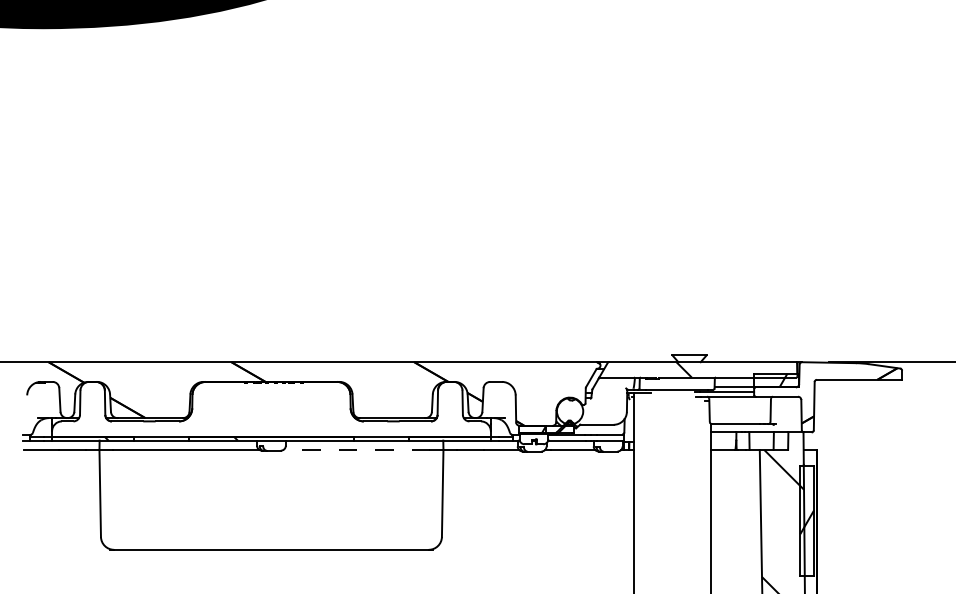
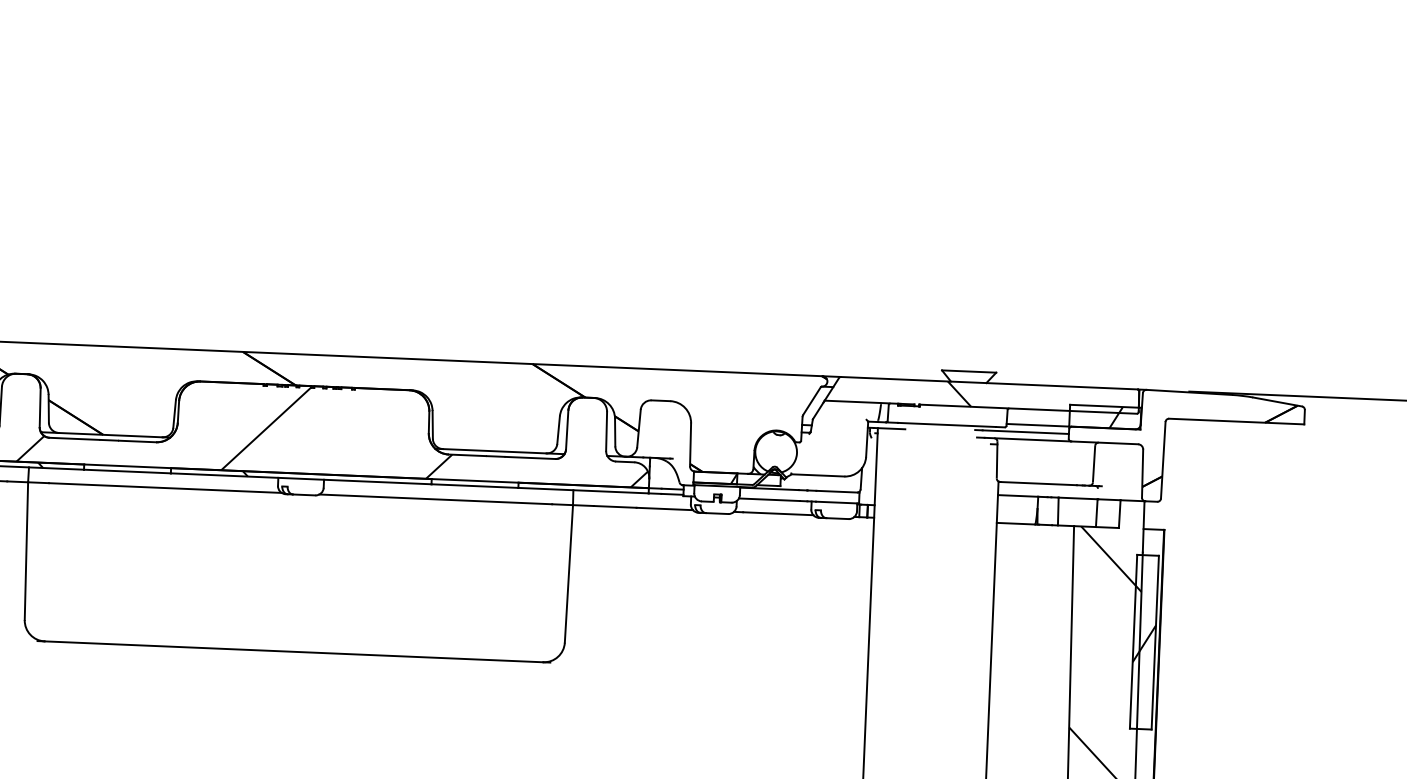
hatch: (290, 409) -> (333, 430), added
line: (356, 450) -> (435, 500), dashed -> solid

